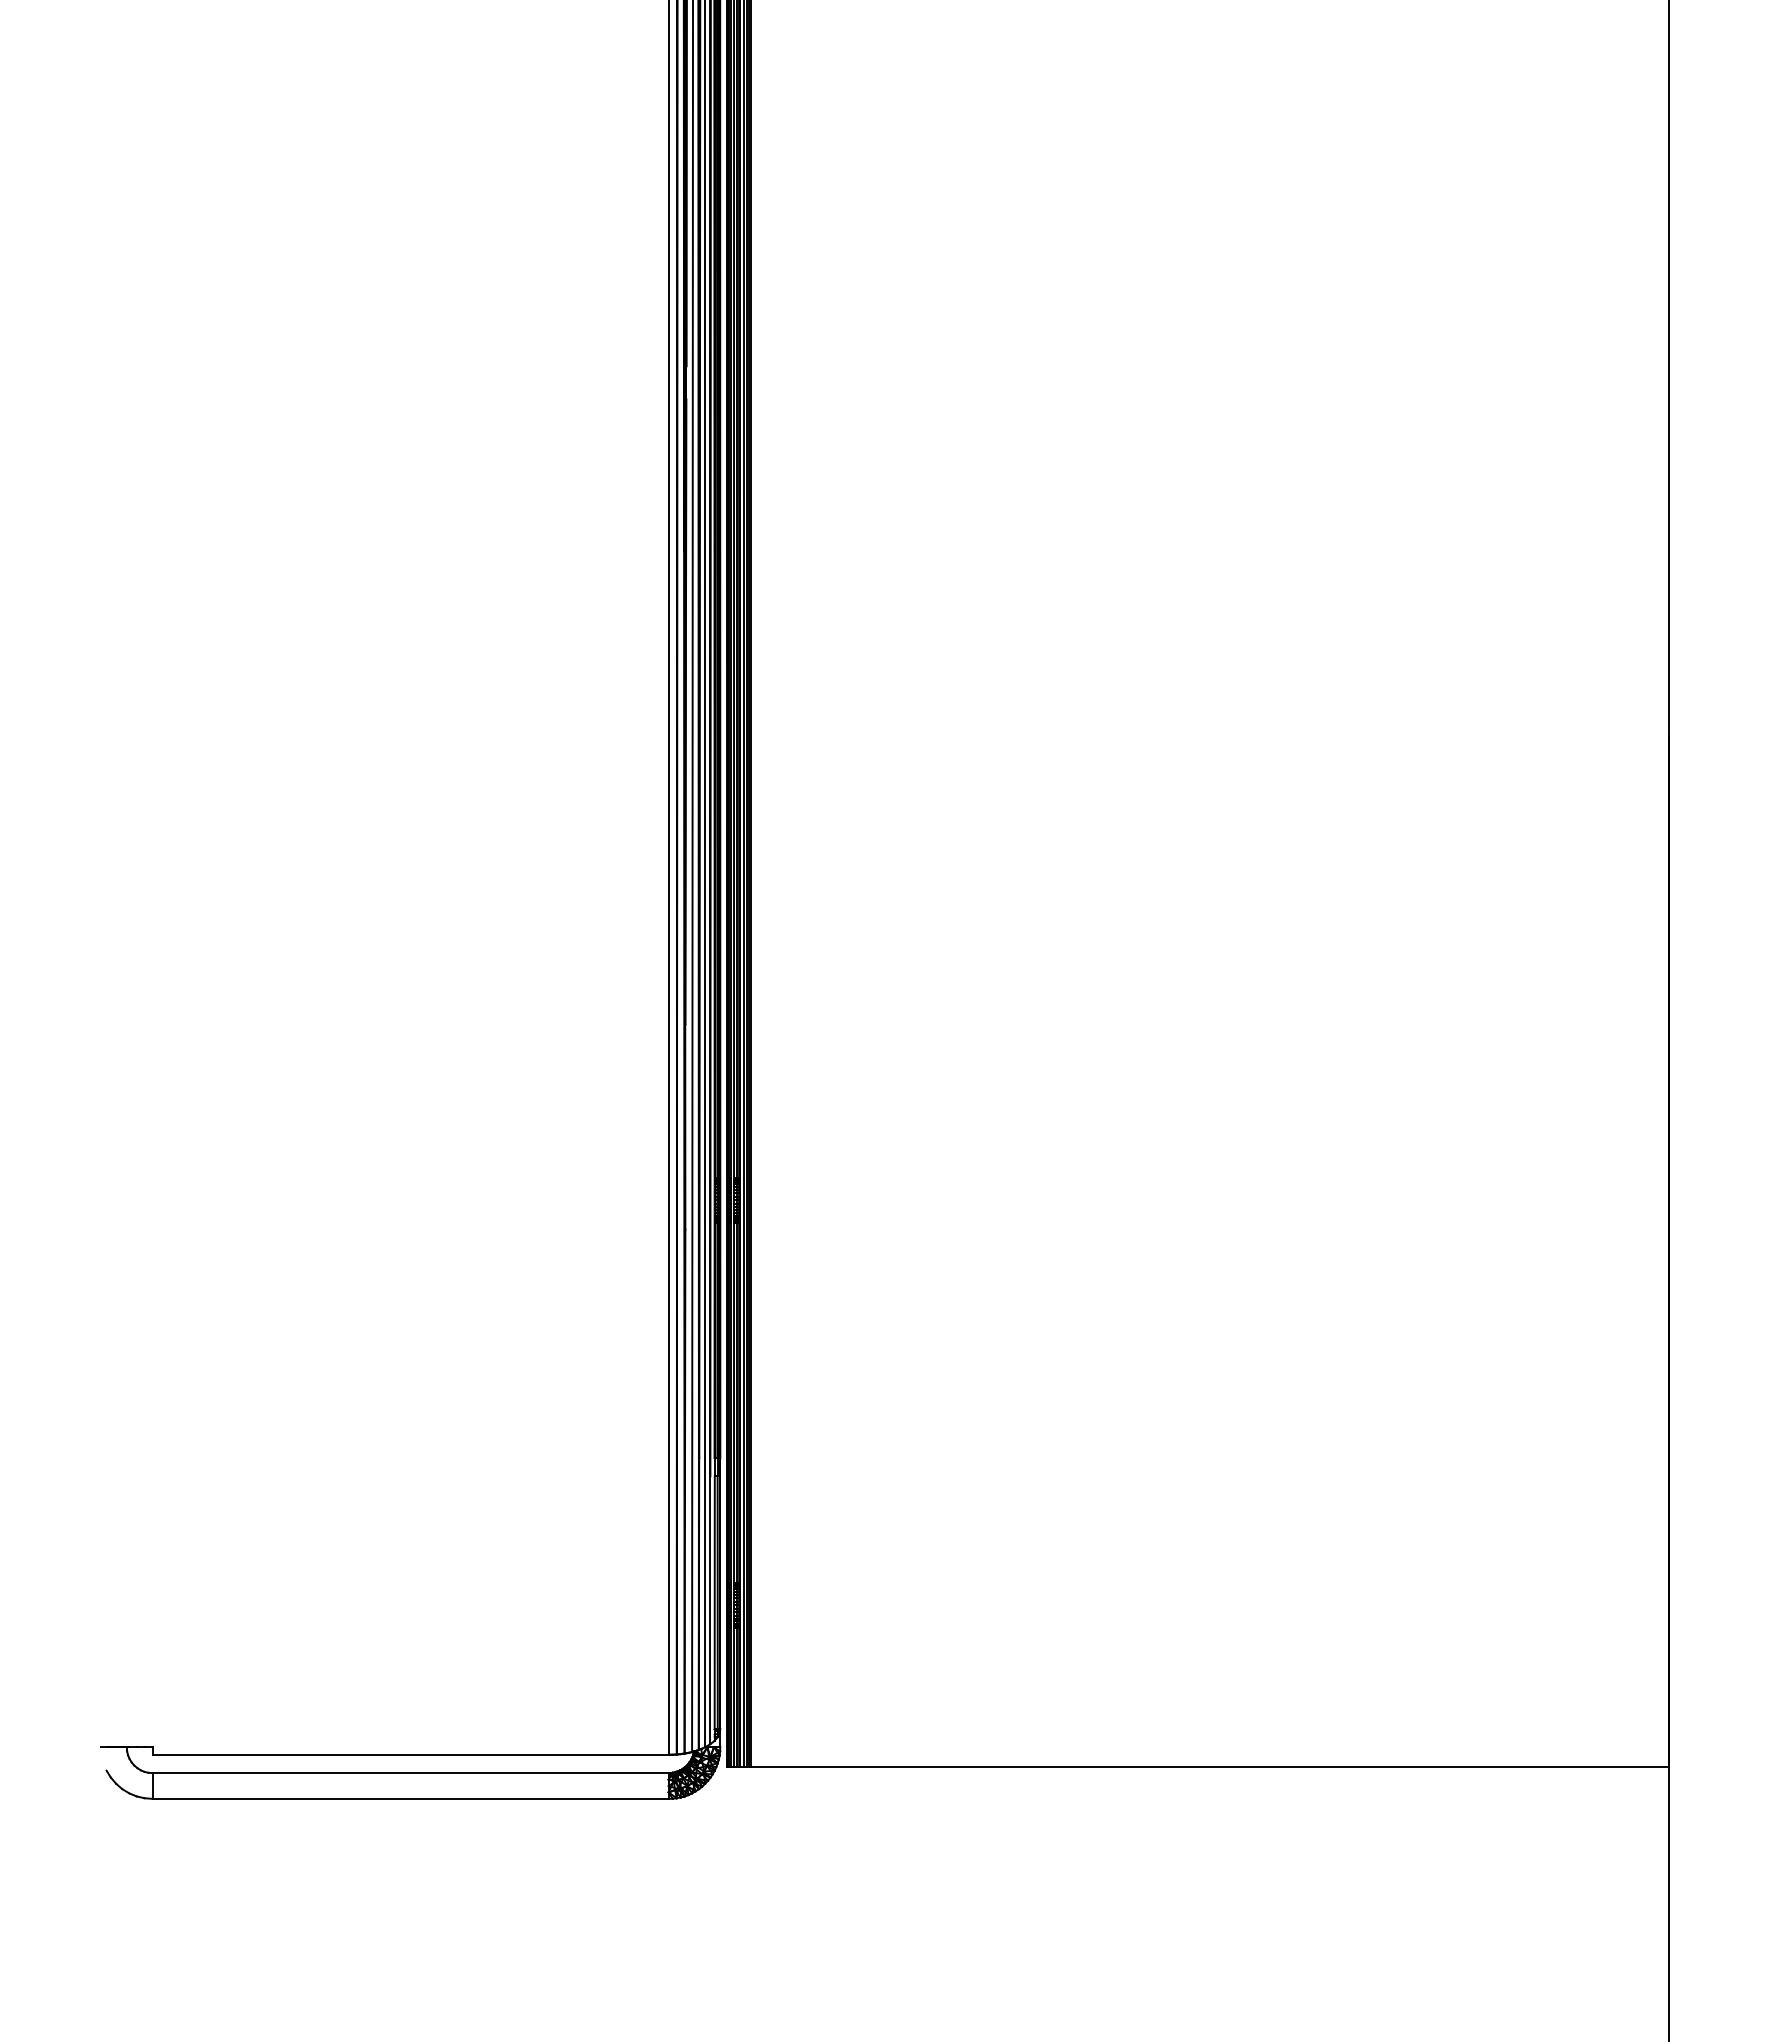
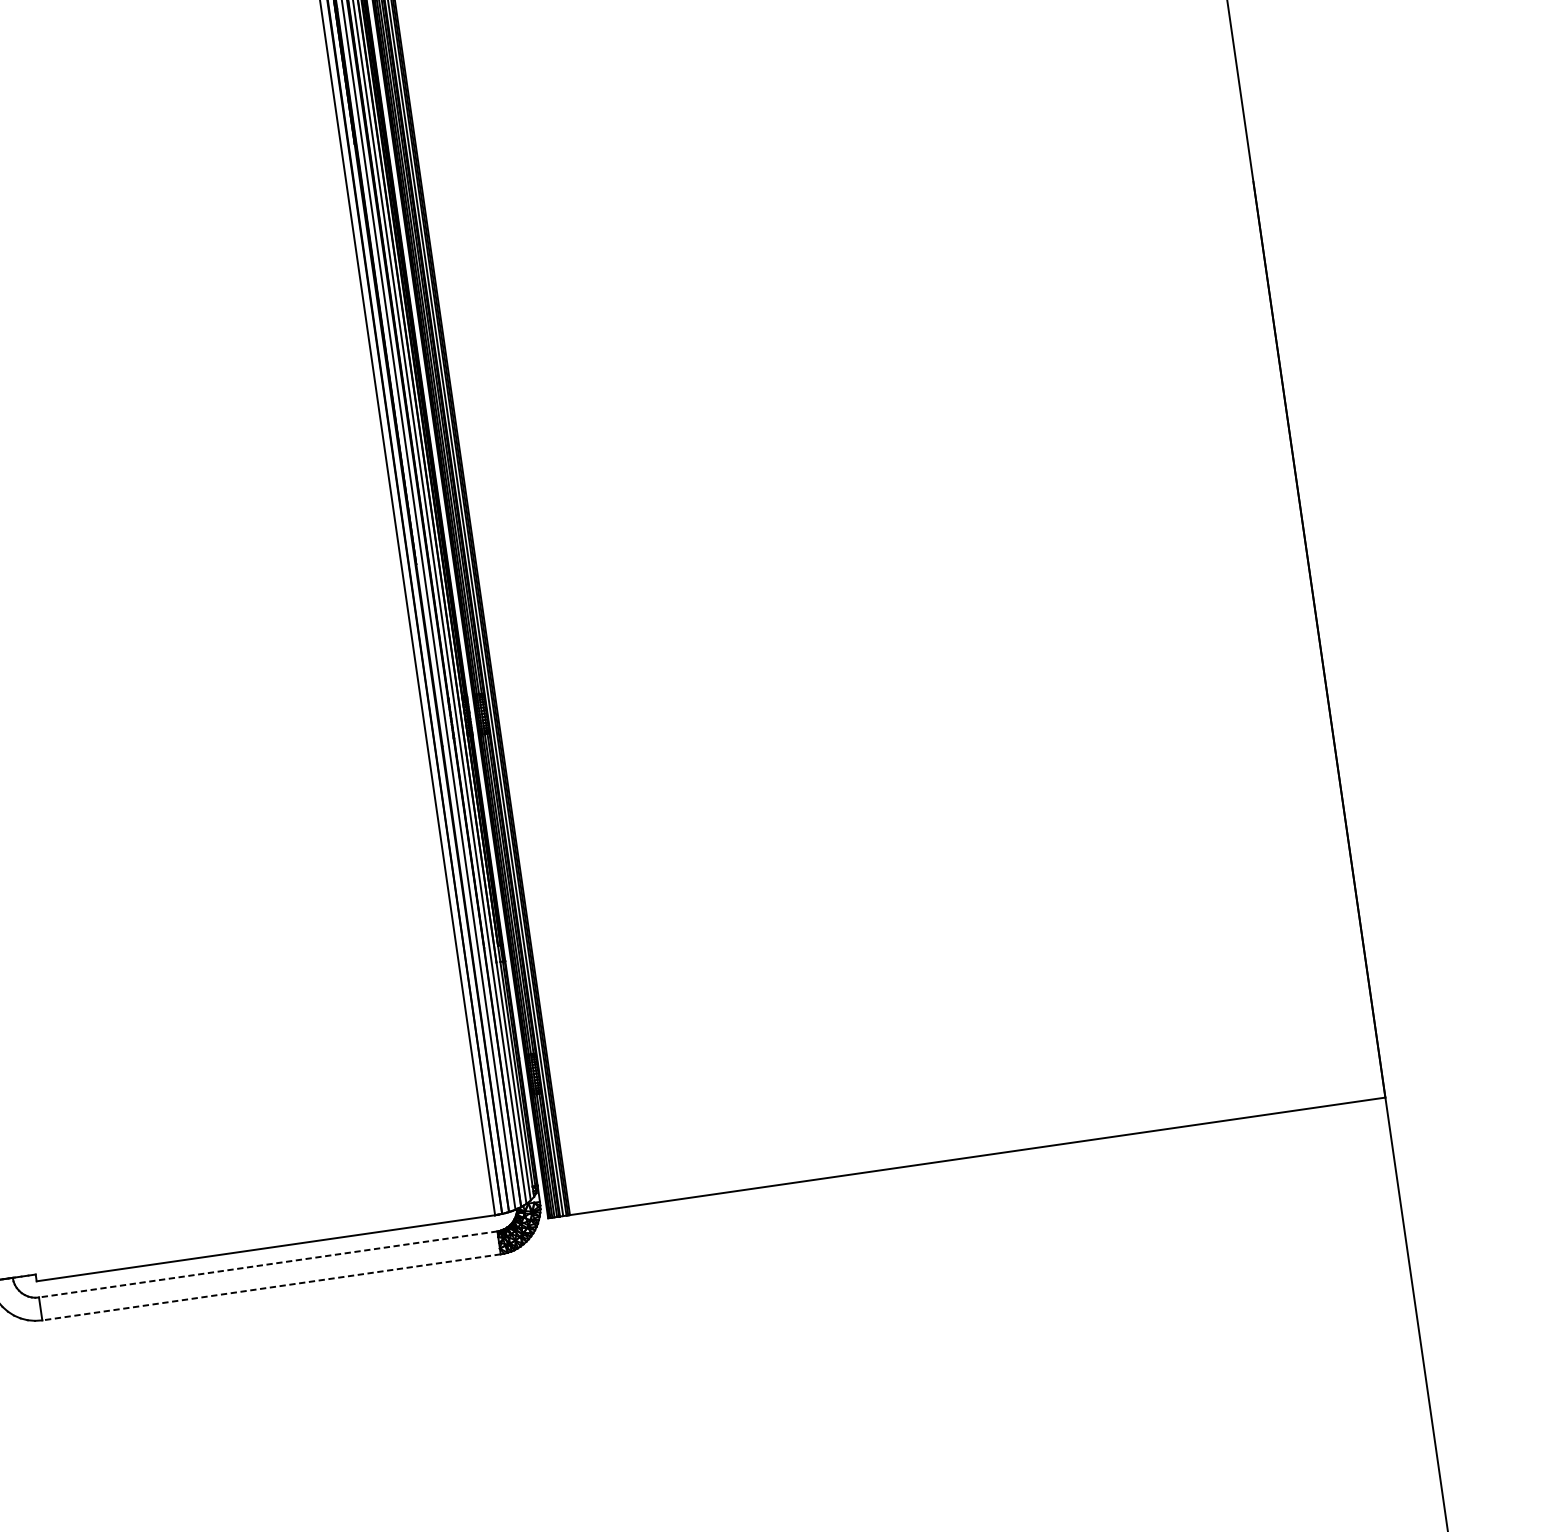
line: (410, 1773) -> (268, 1264), solid -> dashed
line: (410, 1798) -> (271, 1287), solid -> dashed

